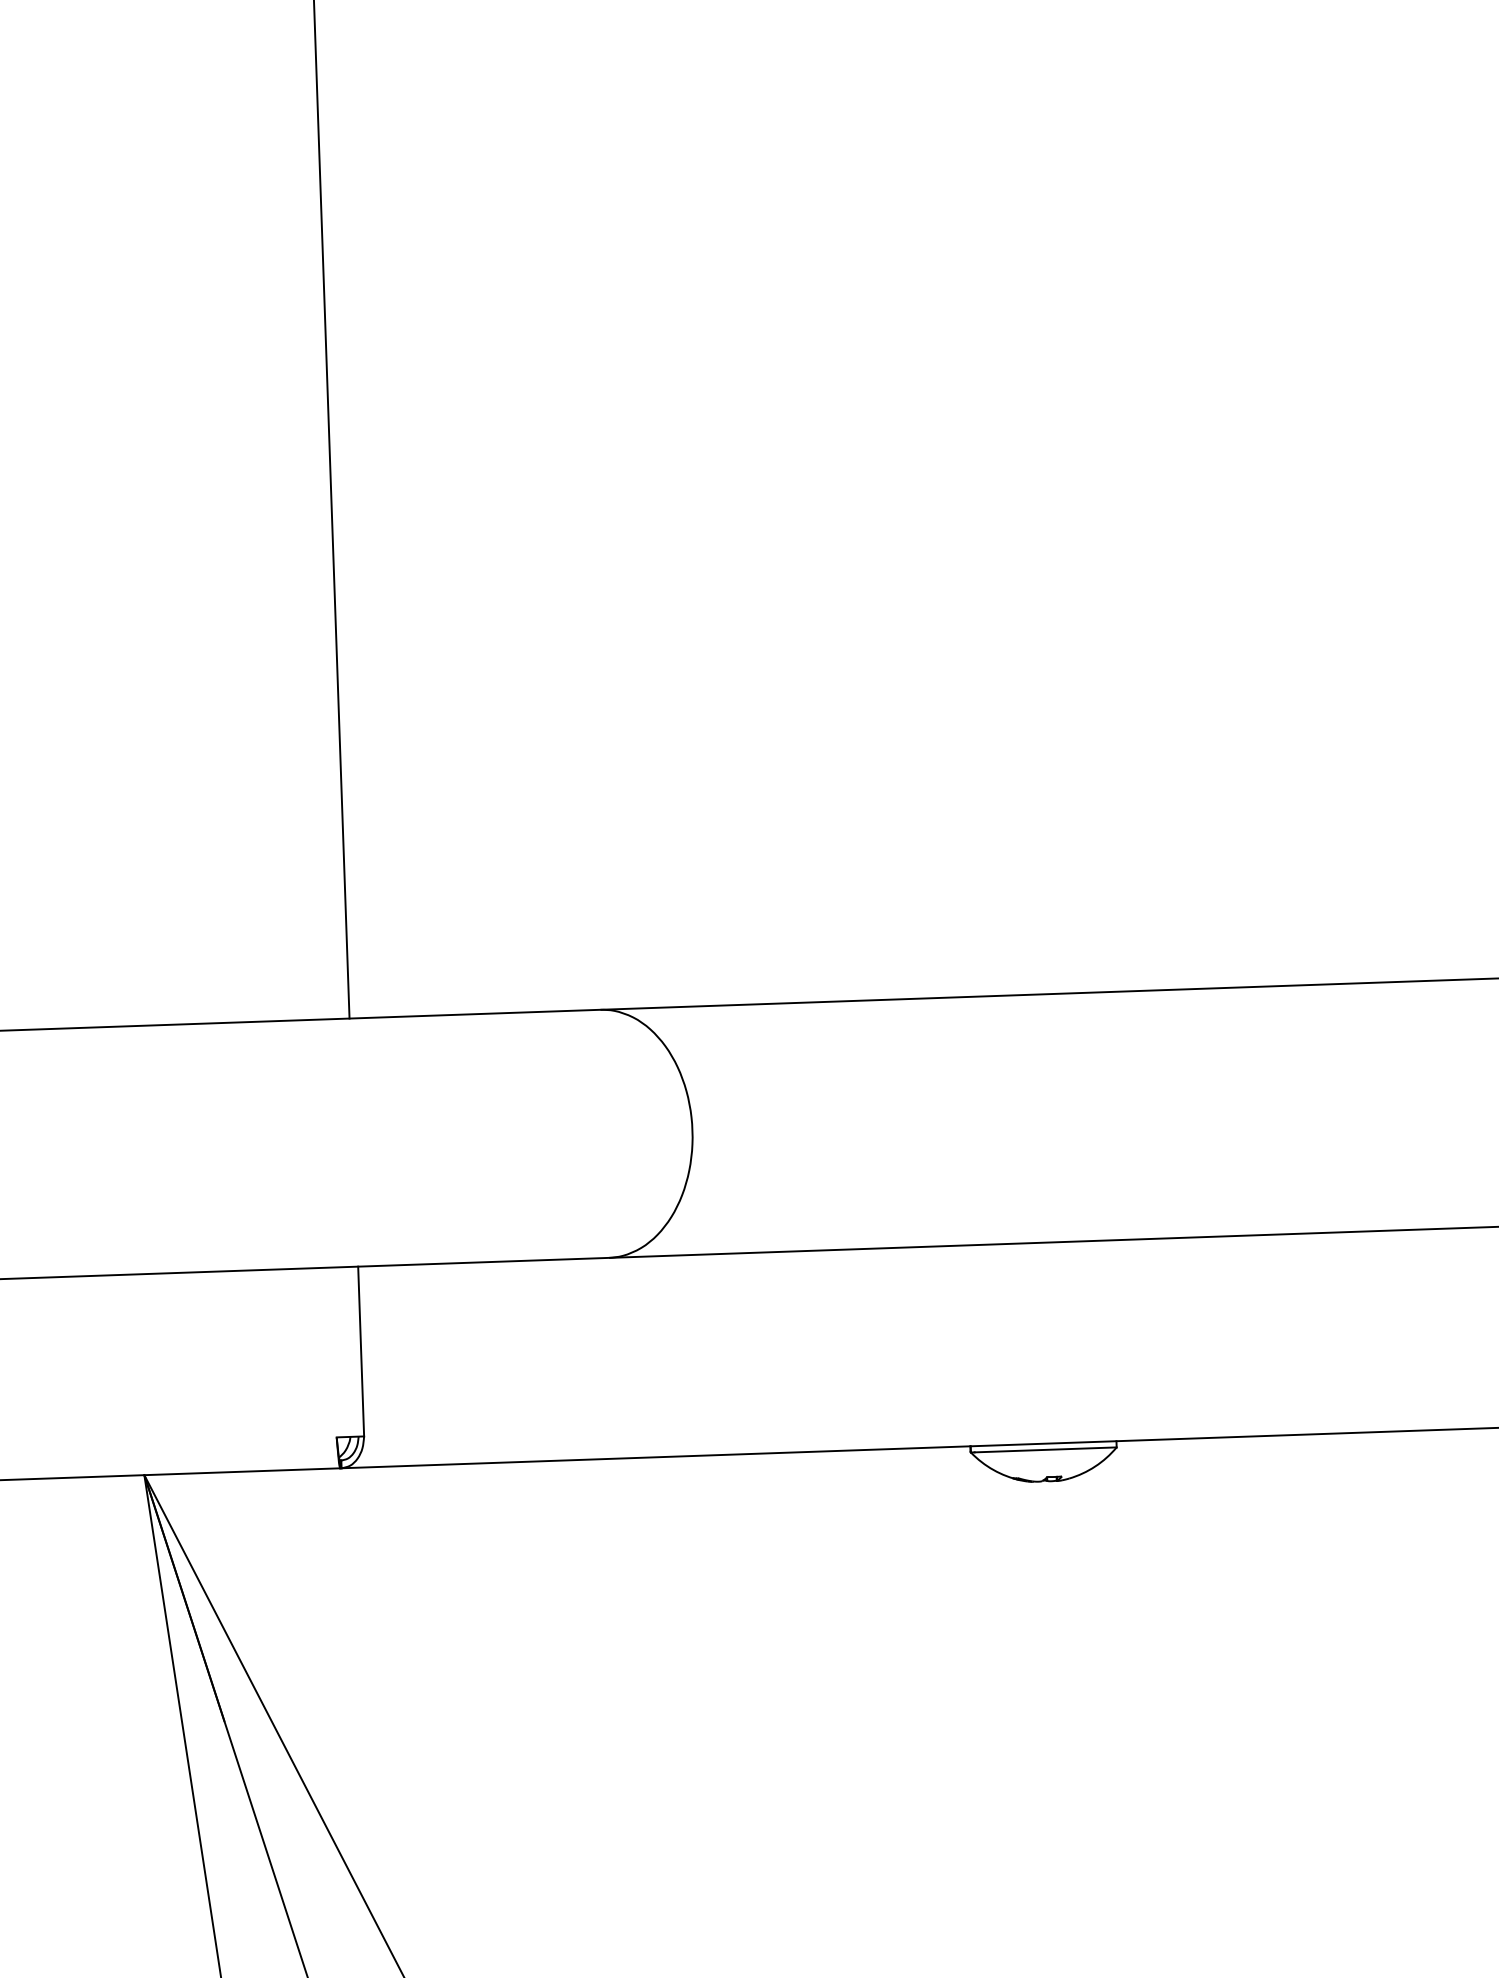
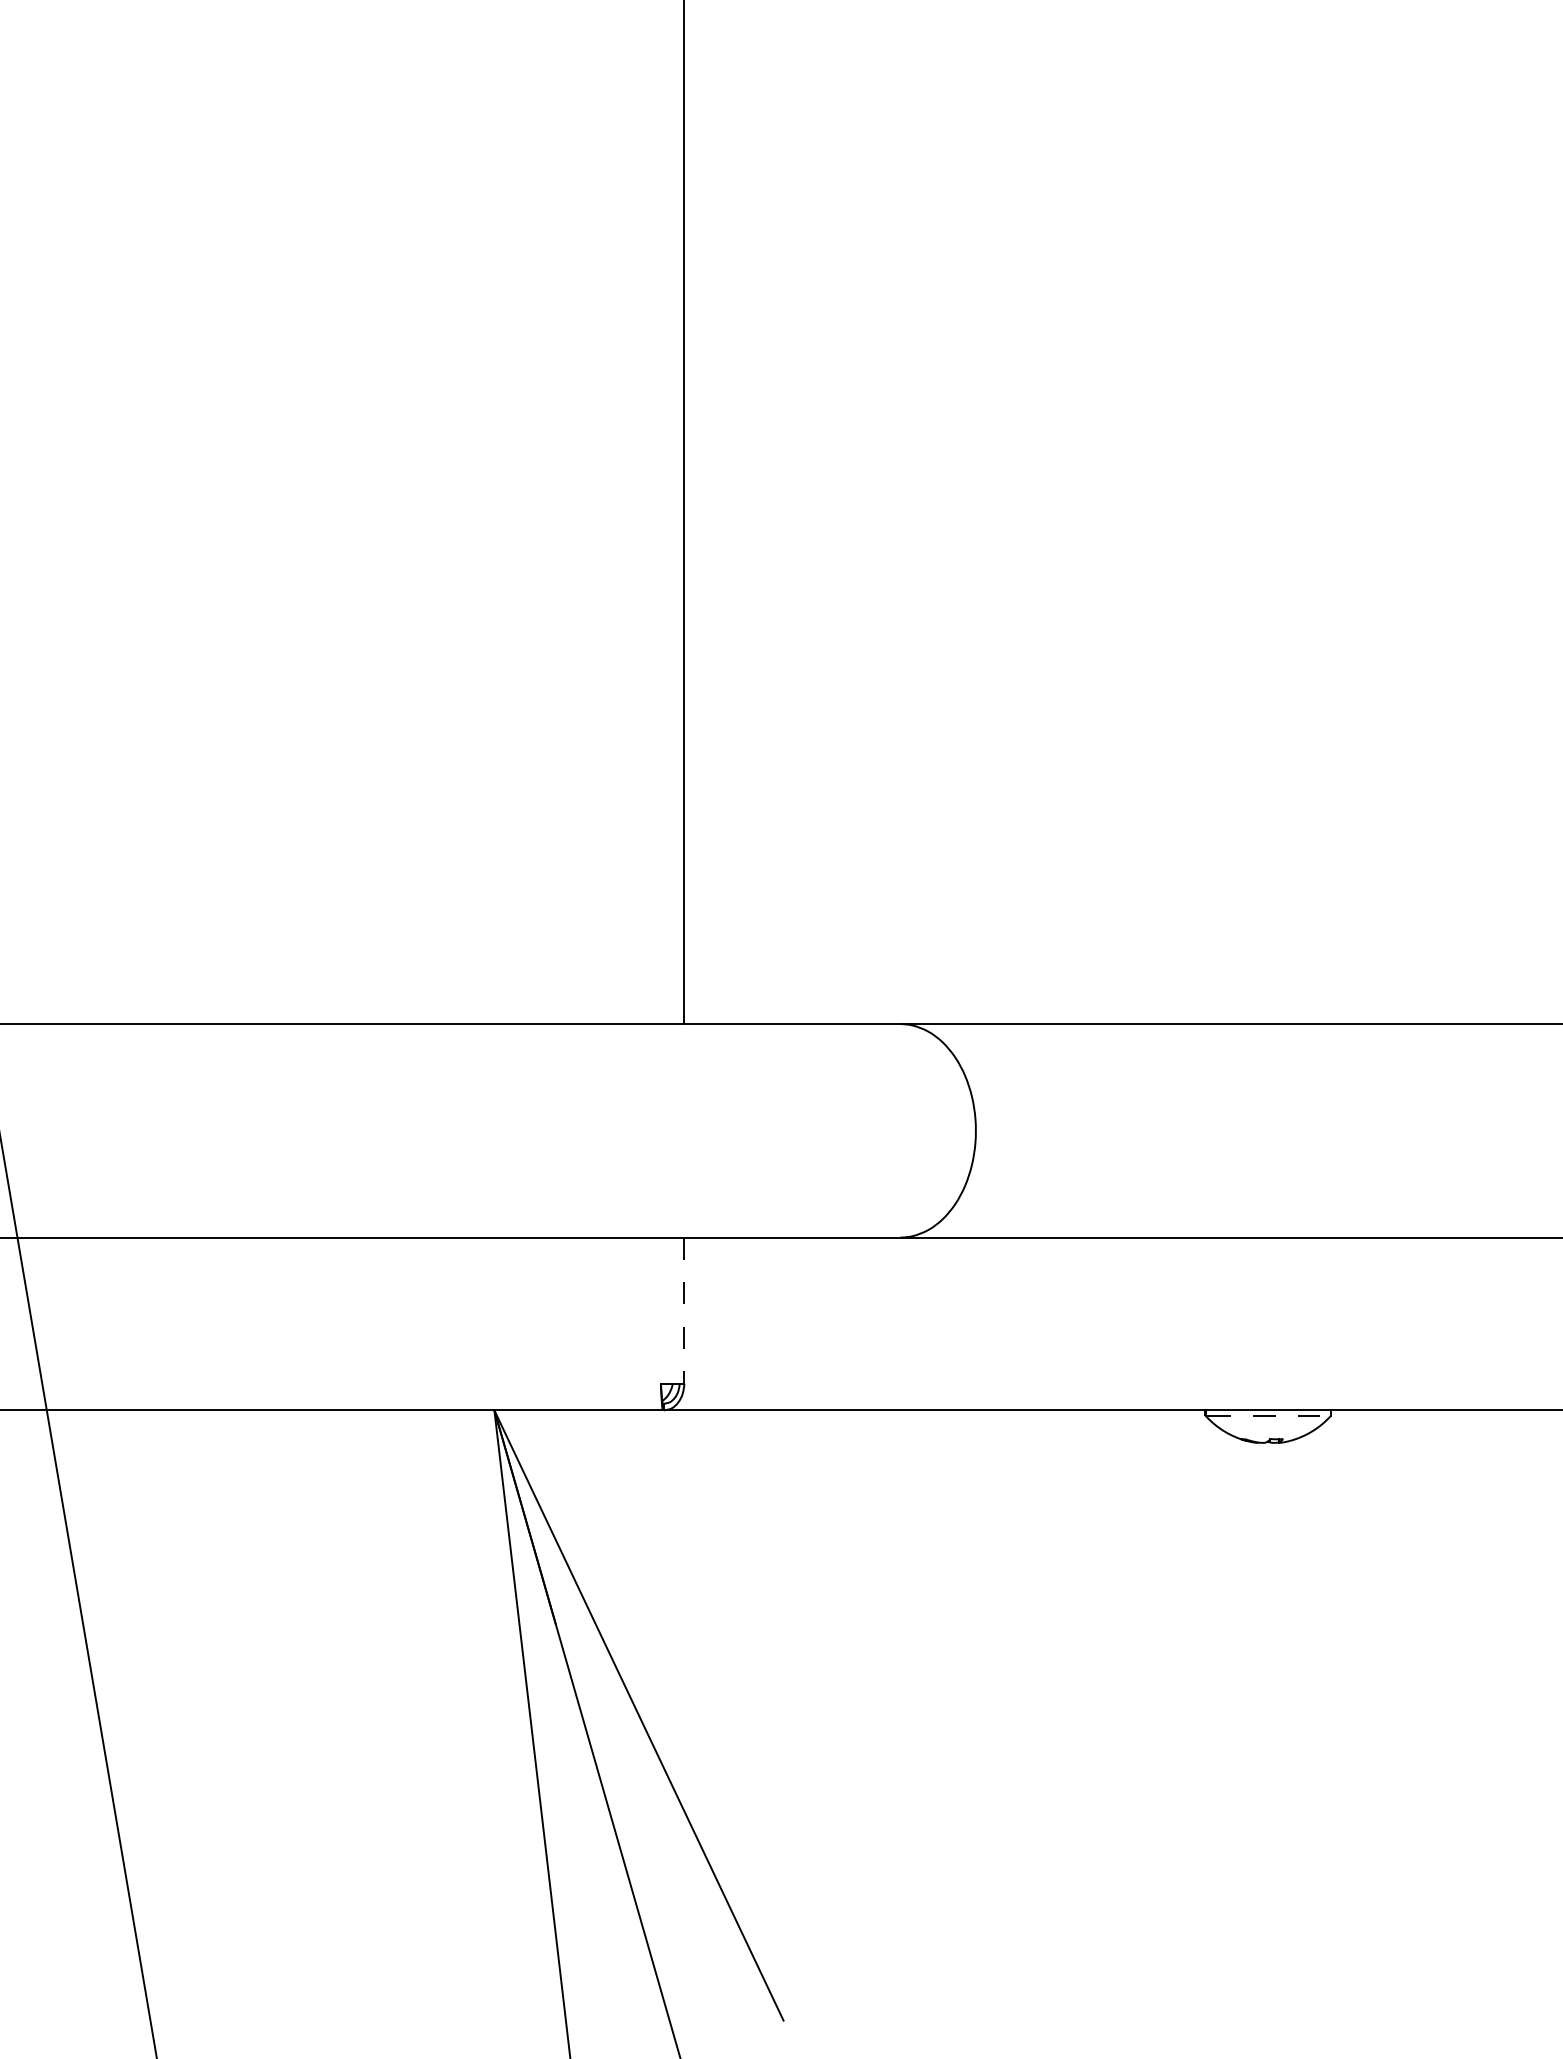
line: (361, 1352) -> (684, 1311), solid -> dashed
line: (1046, 1449) -> (1270, 1415), solid -> dashed

